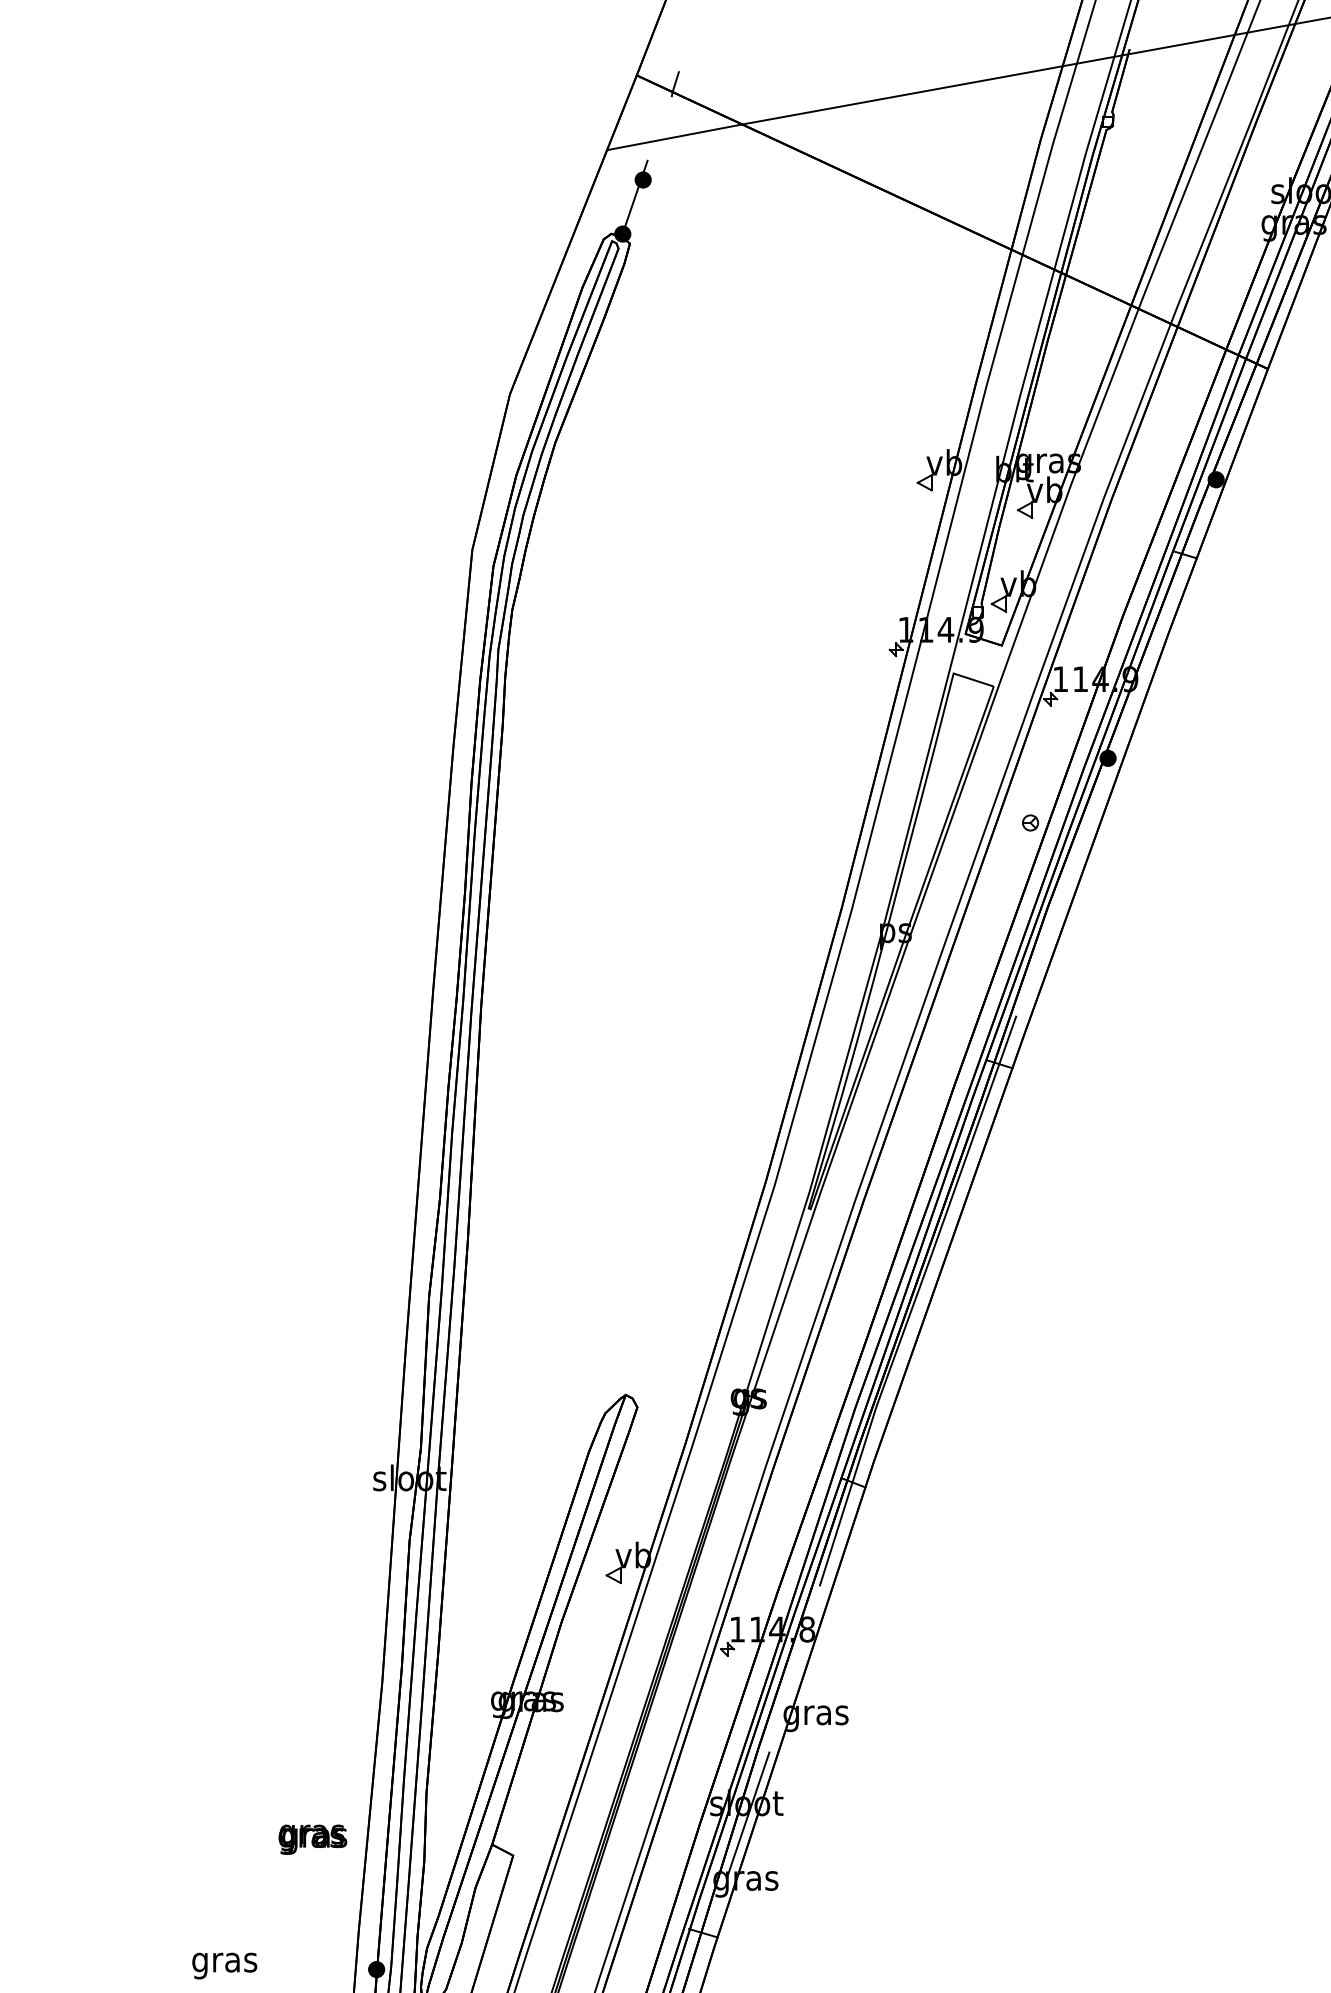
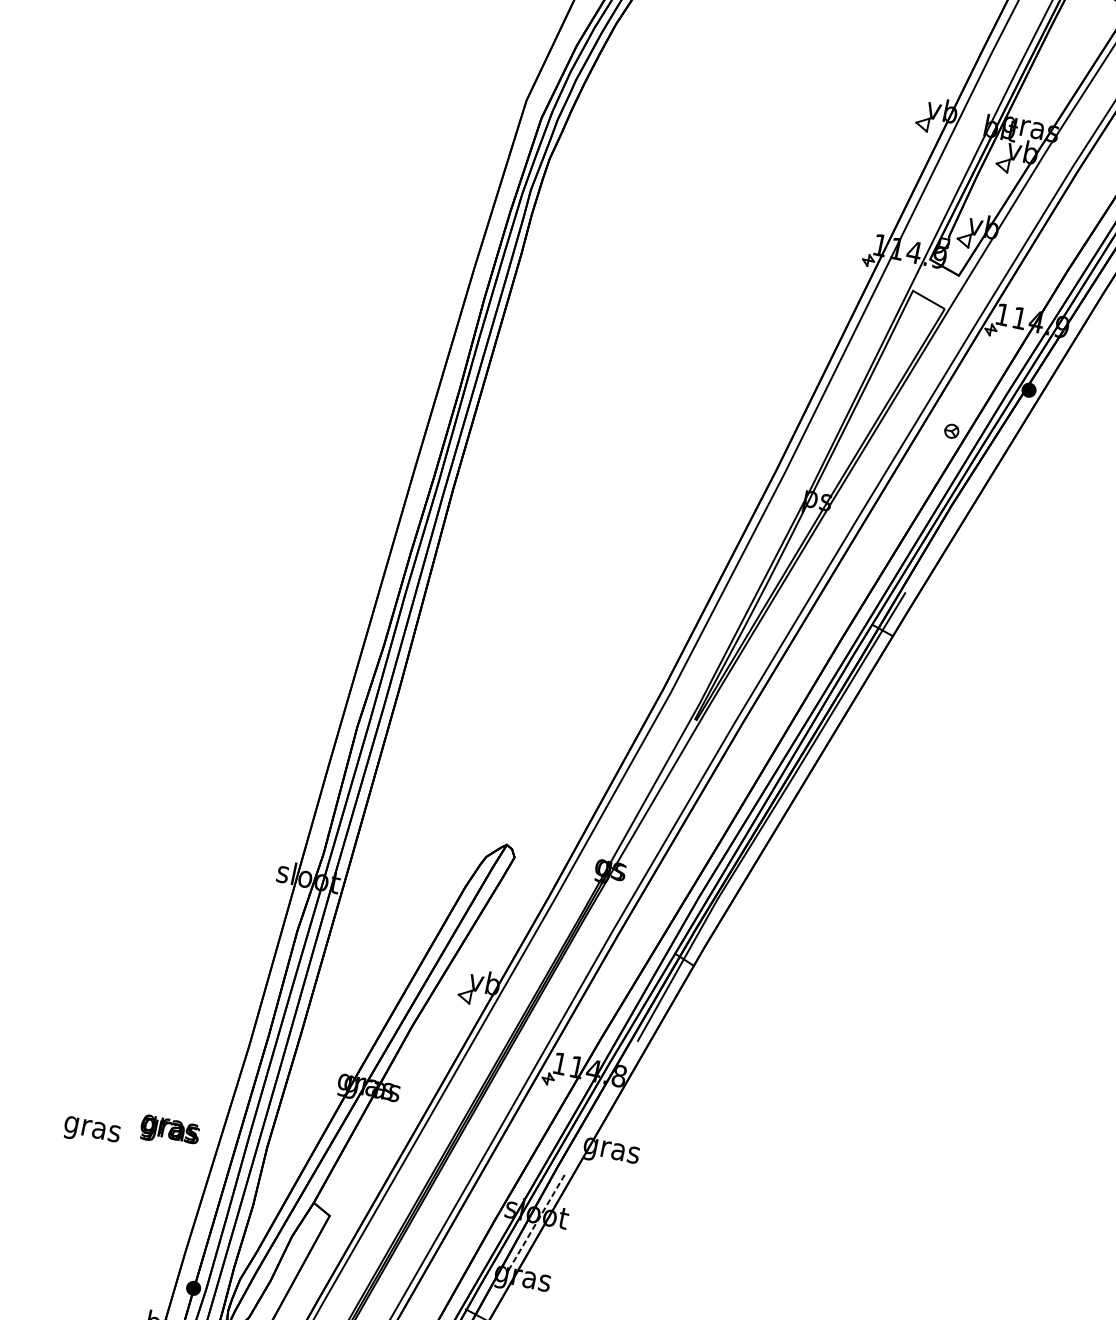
line: (748, 1813) -> (536, 1221), solid -> dashed
text: (312, 1839) -> (169, 1131), moved
text: (224, 1965) -> (91, 1131), moved

